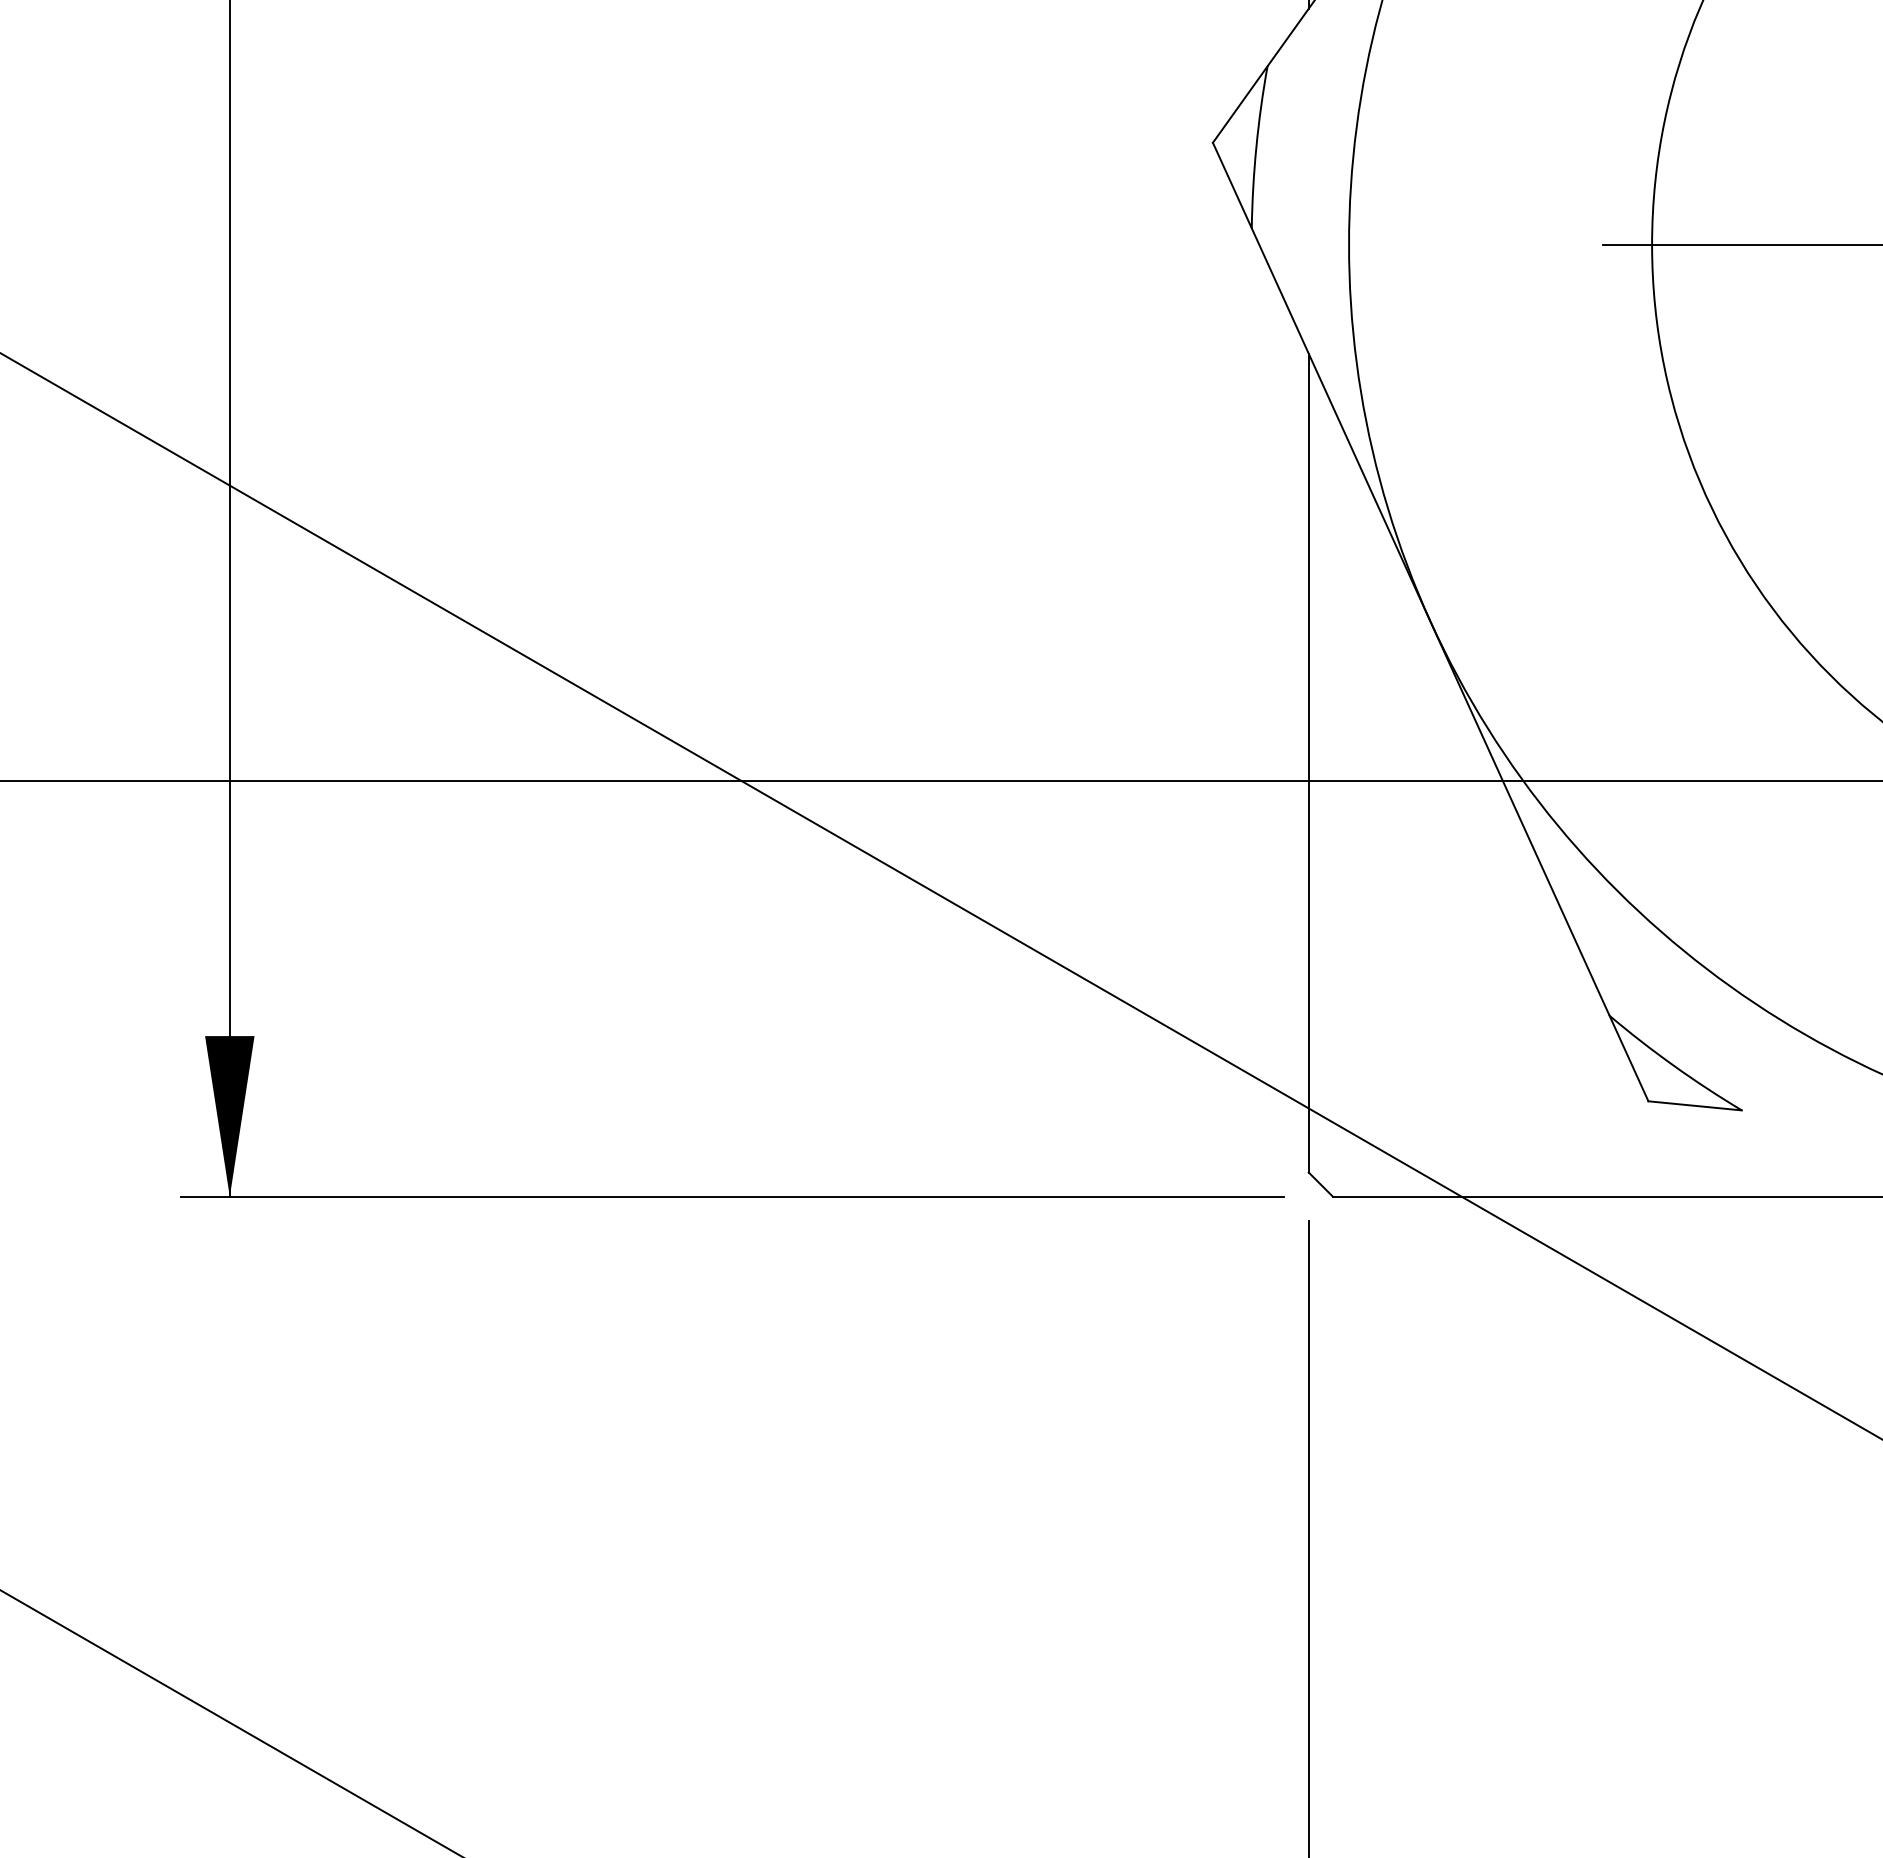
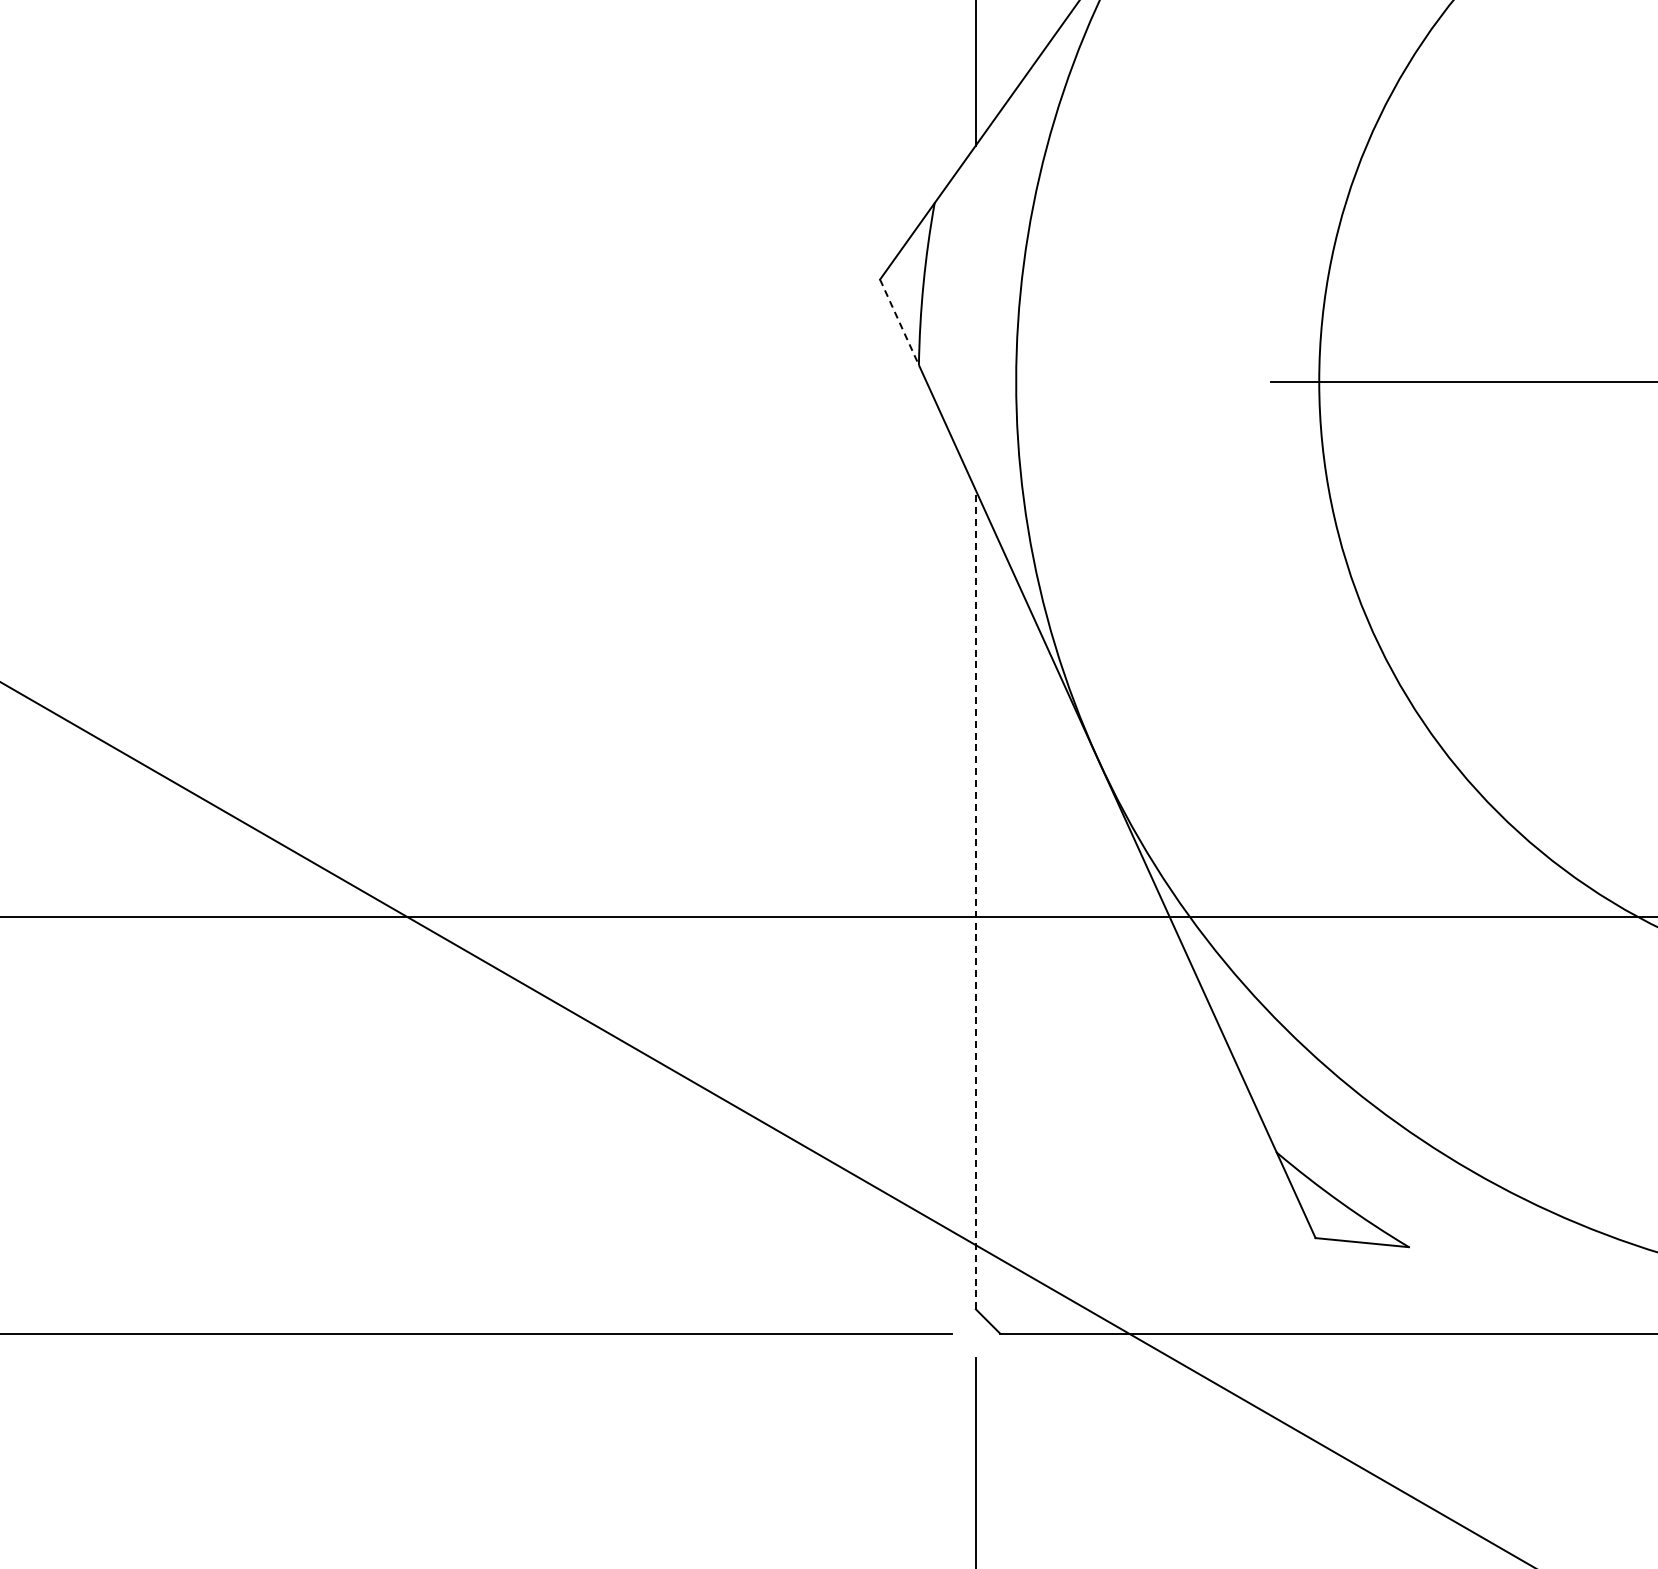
line: (1232, 185) -> (899, 322), solid -> dashed
line: (1308, 762) -> (975, 899), solid -> dashed

